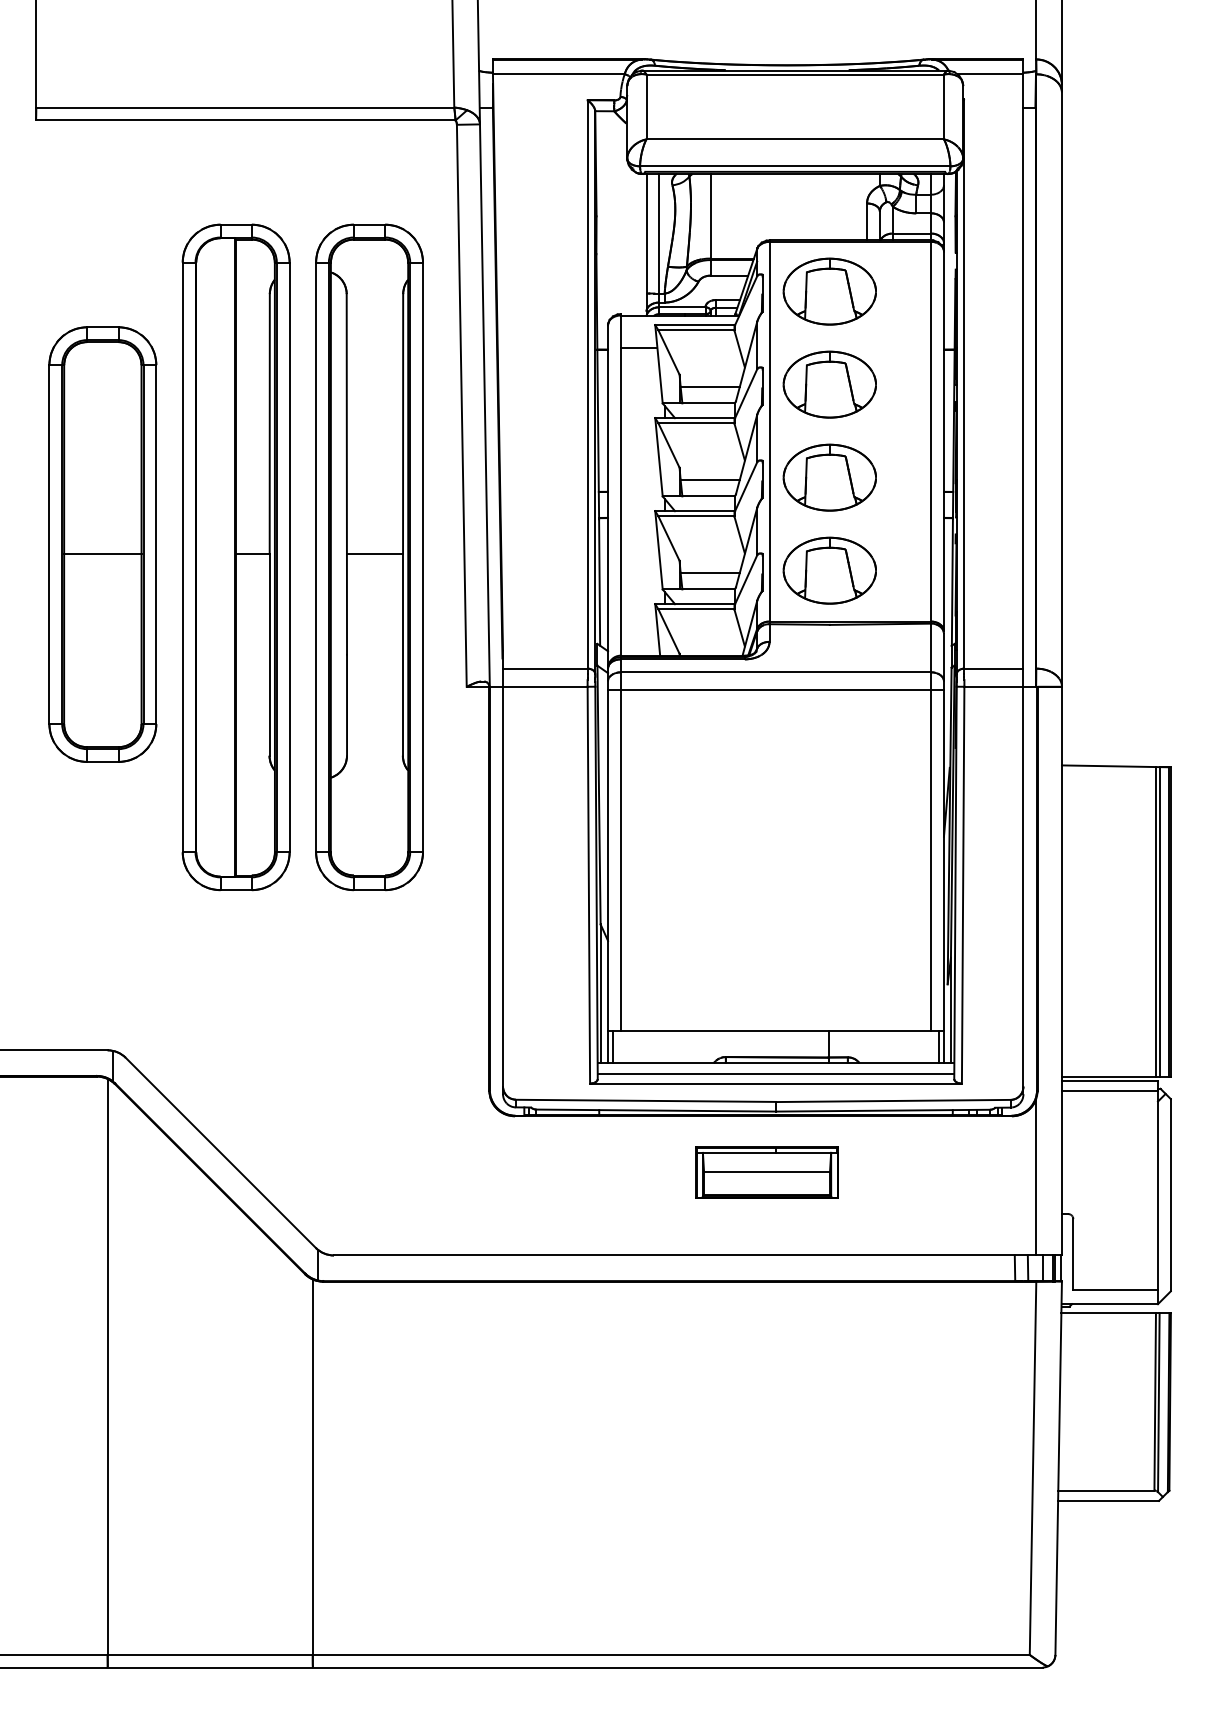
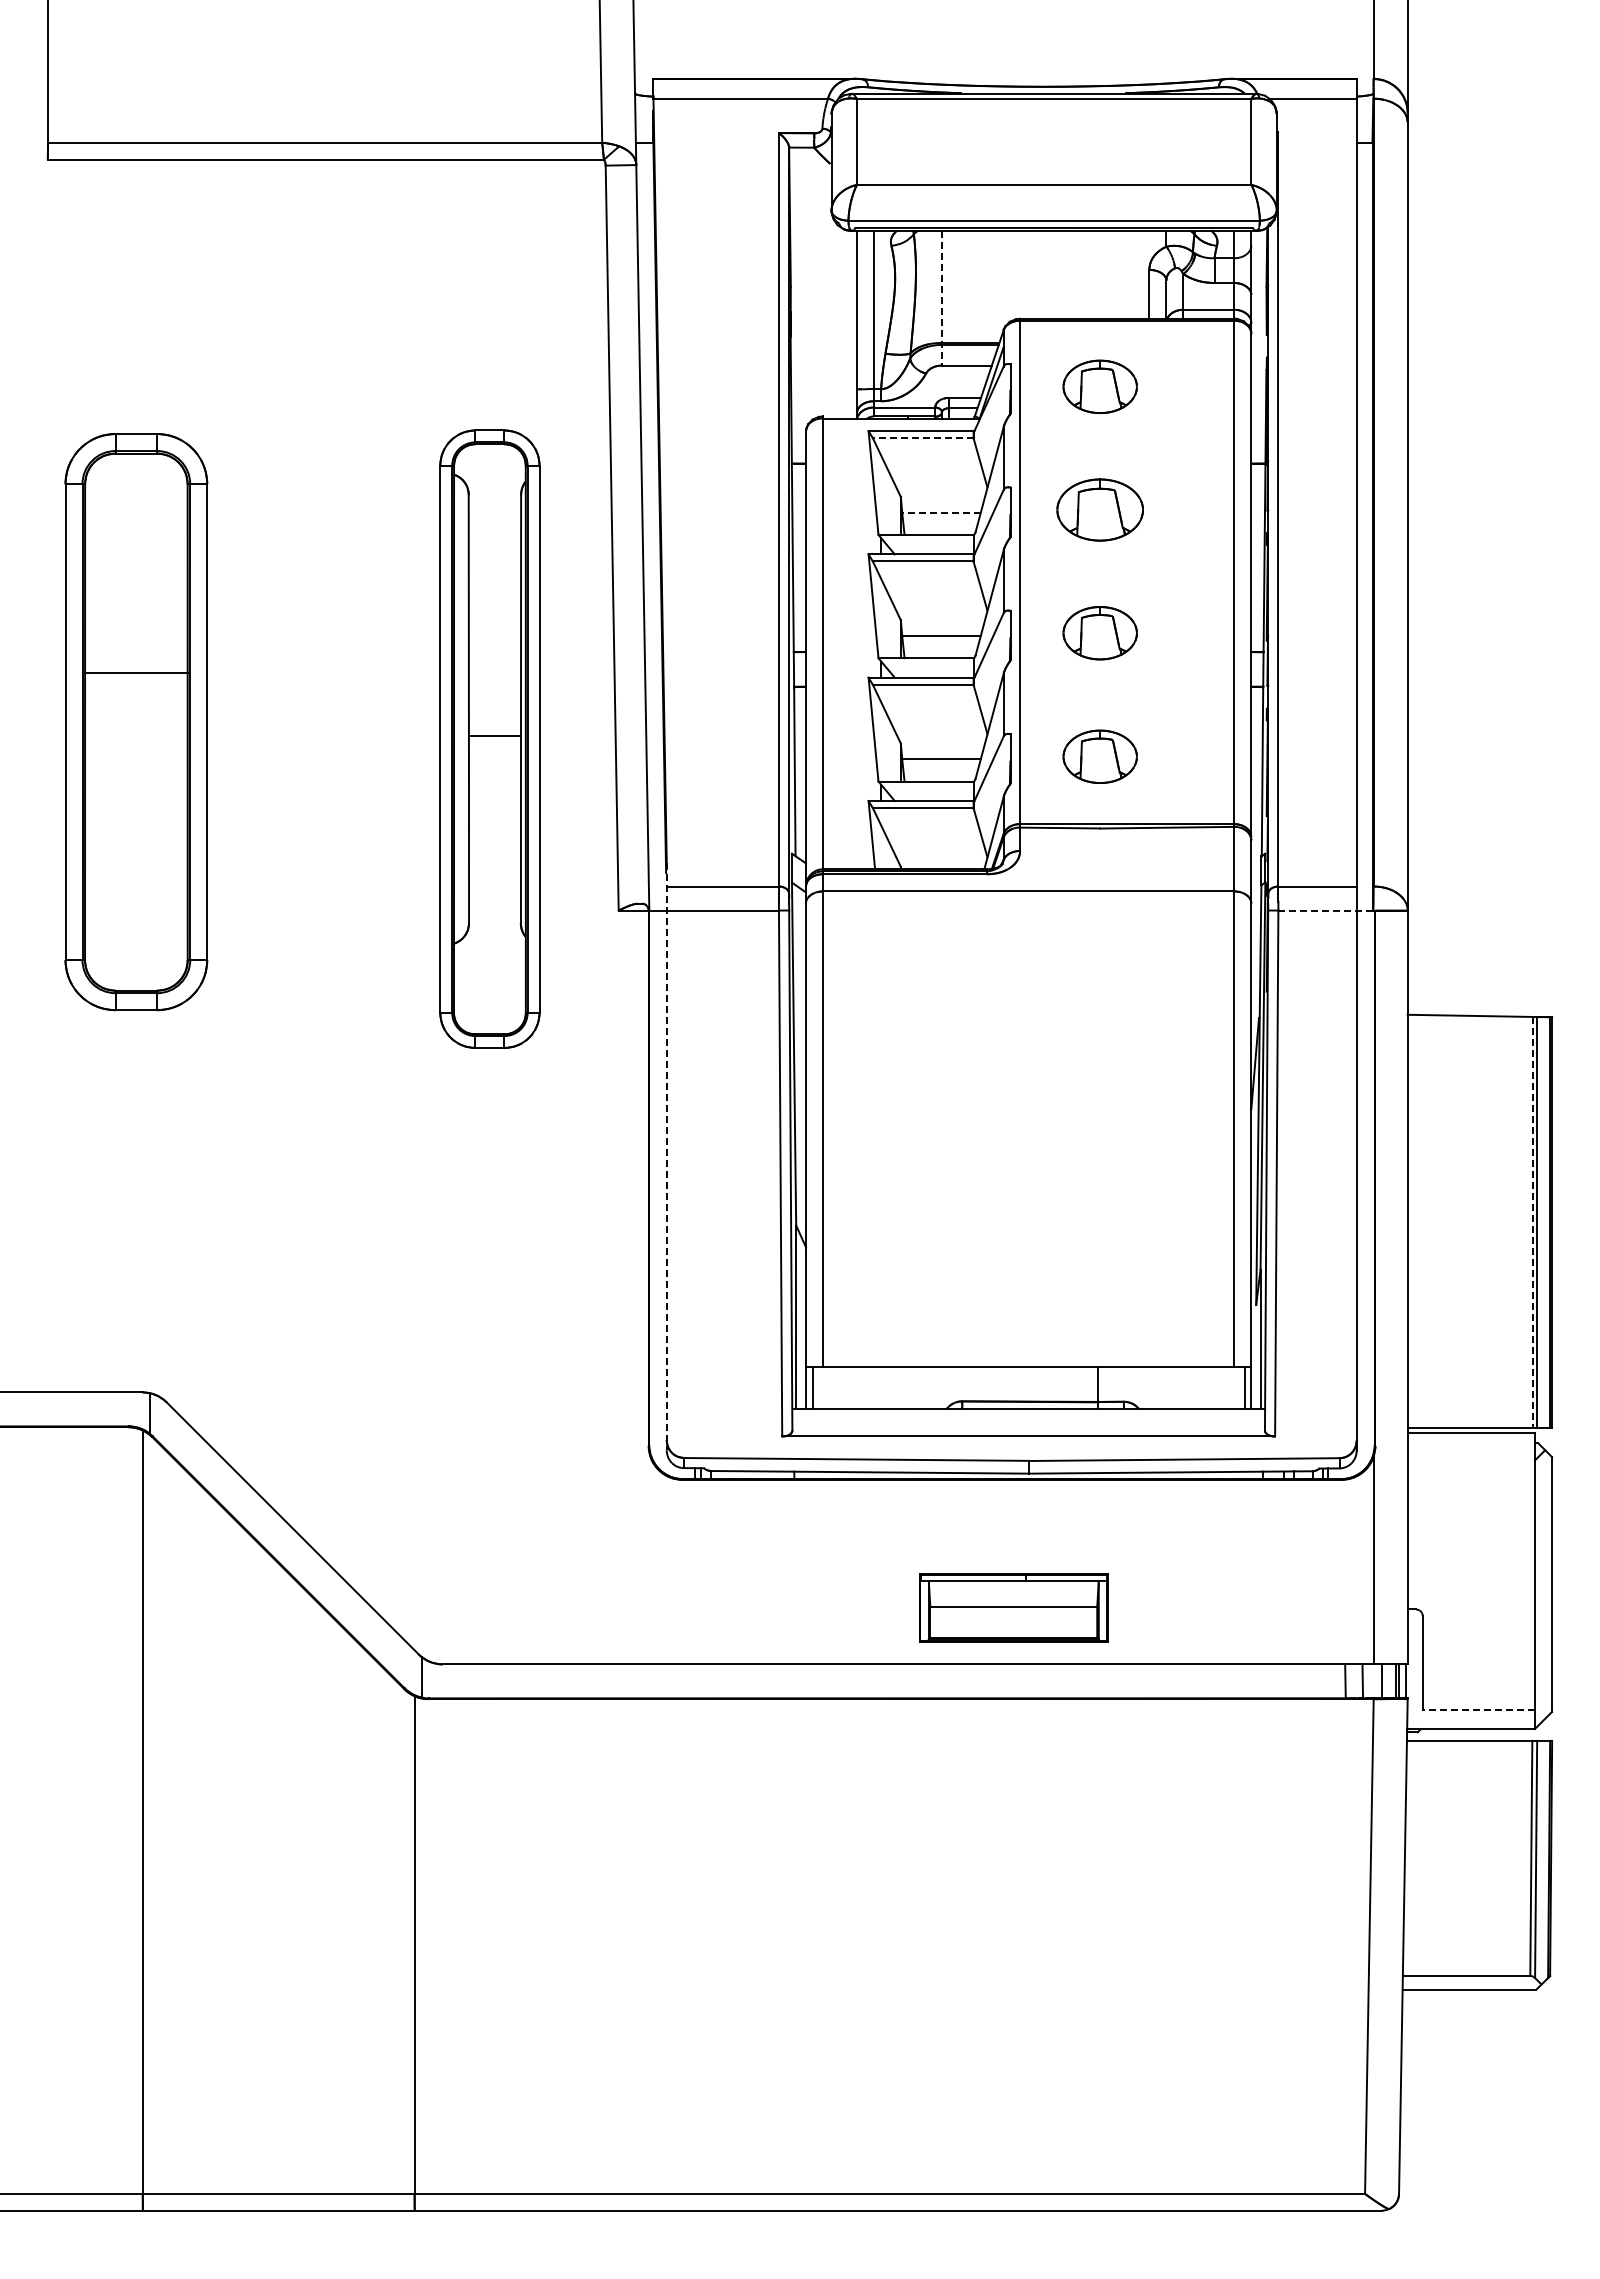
line: (710, 225) -> (941, 298), solid -> dashed
part: (830, 291) -> (1100, 386), size x0.6
line: (695, 330) -> (922, 438), solid -> dashed
line: (639, 348) -> (847, 461), removed
part: (830, 384) -> (1100, 509), size x0.7
line: (710, 386) -> (941, 512), solid -> dashed
part: (830, 477) -> (1100, 632), size x0.6
line: (102, 553) -> (136, 673), moved
part: (235, 557) -> (312, 739), removed
part: (369, 557) -> (489, 739), size x0.7
part: (830, 570) -> (1100, 756), size x0.6
line: (999, 686) -> (1325, 910), solid -> dashed
line: (775, 690) -> (1028, 915), removed
line: (502, 872) -> (666, 1156), solid -> dashed
line: (1156, 922) -> (1532, 1222), solid -> dashed
line: (775, 1073) -> (1028, 1423), removed
line: (1109, 1091) -> (1470, 1446), removed
part: (766, 1172) -> (1013, 1607), moved
line: (1115, 1290) -> (1478, 1710), solid -> dashed

